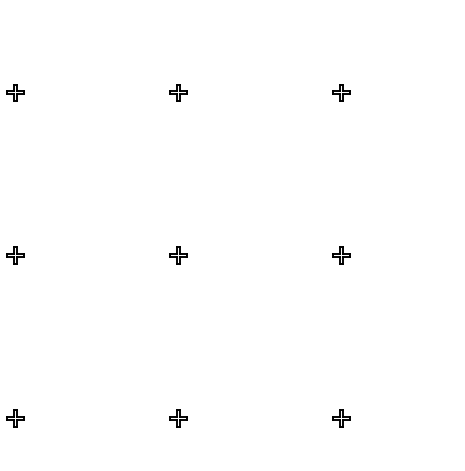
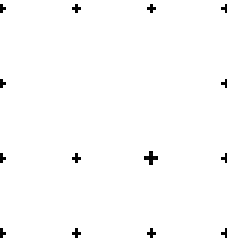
part: (178, 93) -> (76, 83), removed
part: (341, 93) -> (151, 83), removed
part: (341, 254) -> (151, 157), size x1.6

